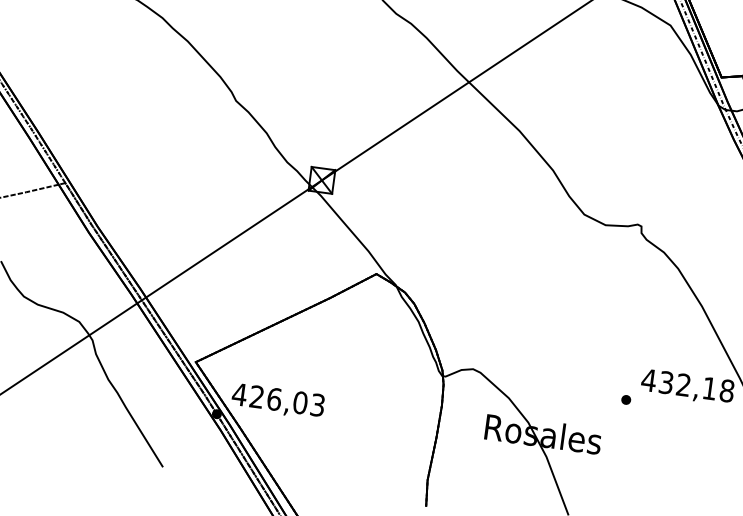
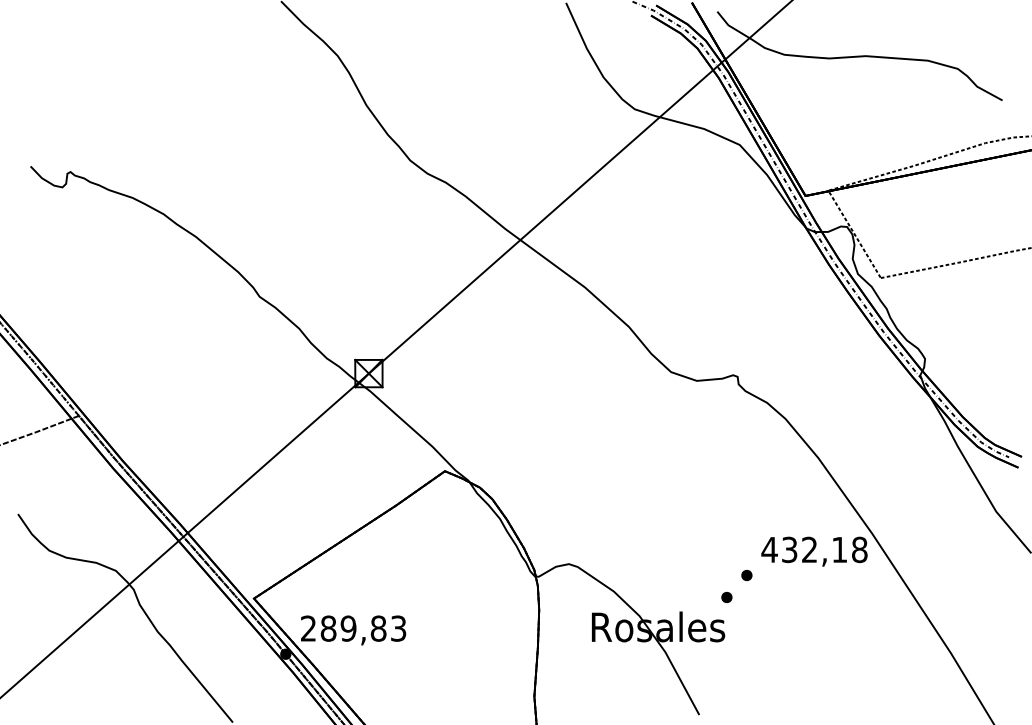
text: (269, 398) -> (343, 628), 426,03 -> 289,83
part: (605, 416) -> (726, 597), added

